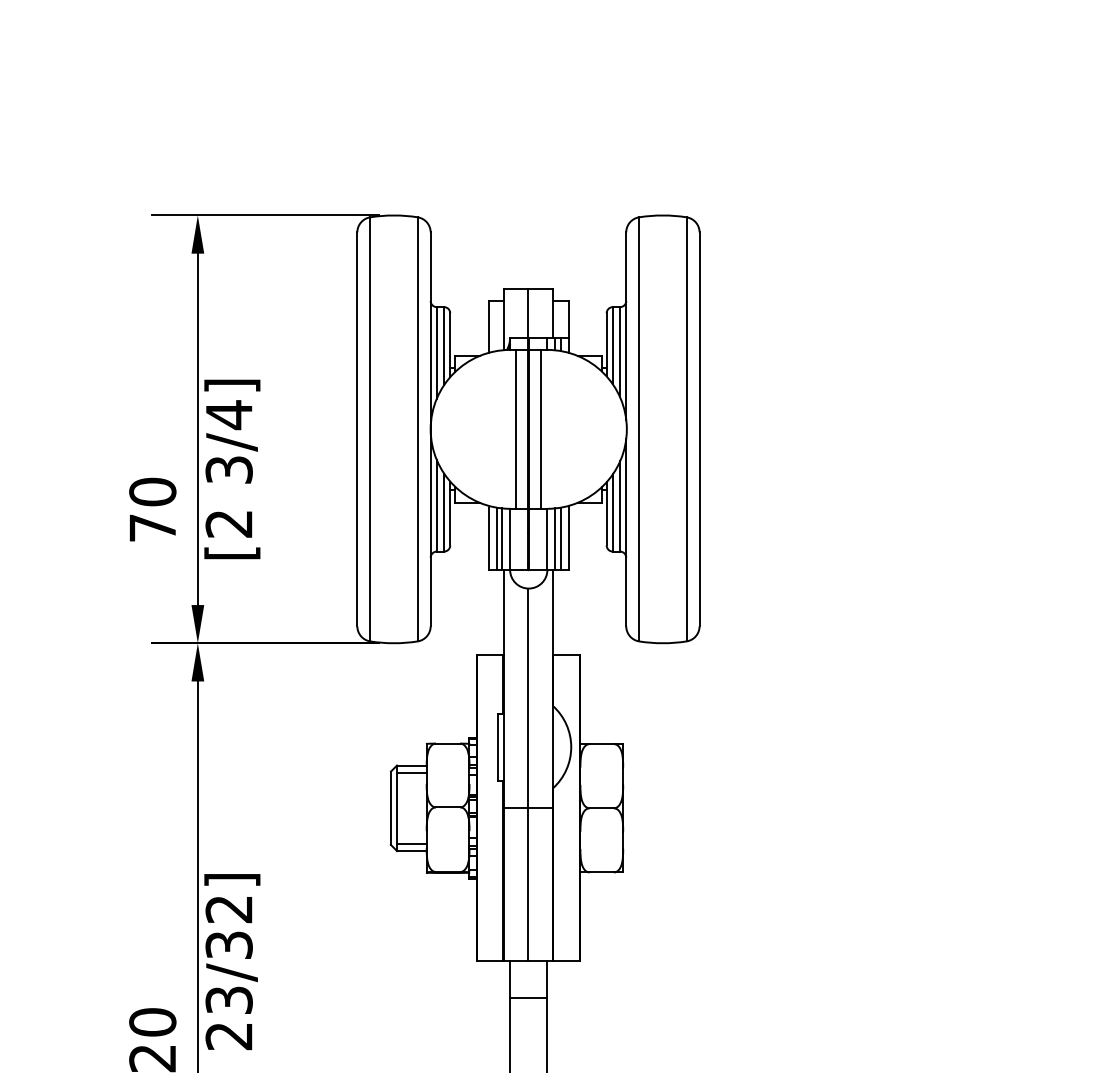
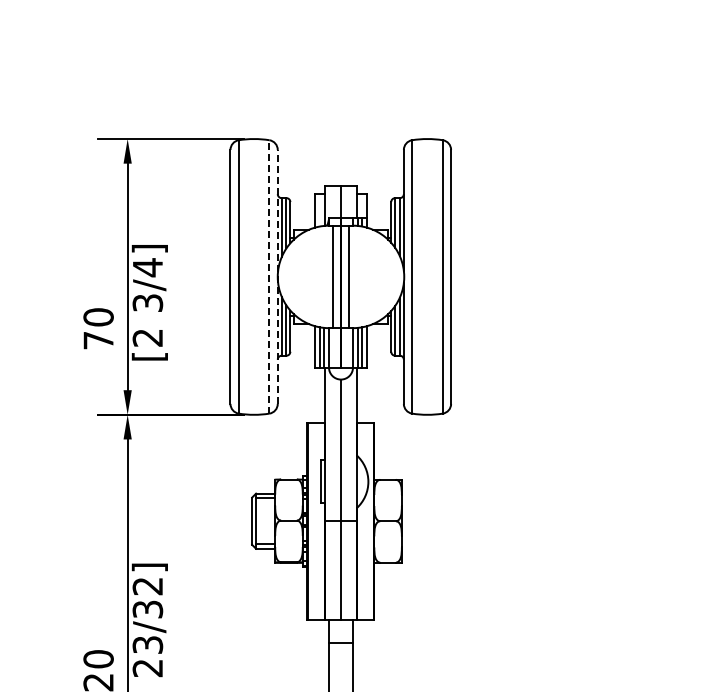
line: (417, 428) -> (269, 276), solid -> dashed
line: (430, 428) -> (277, 276), solid -> dashed

